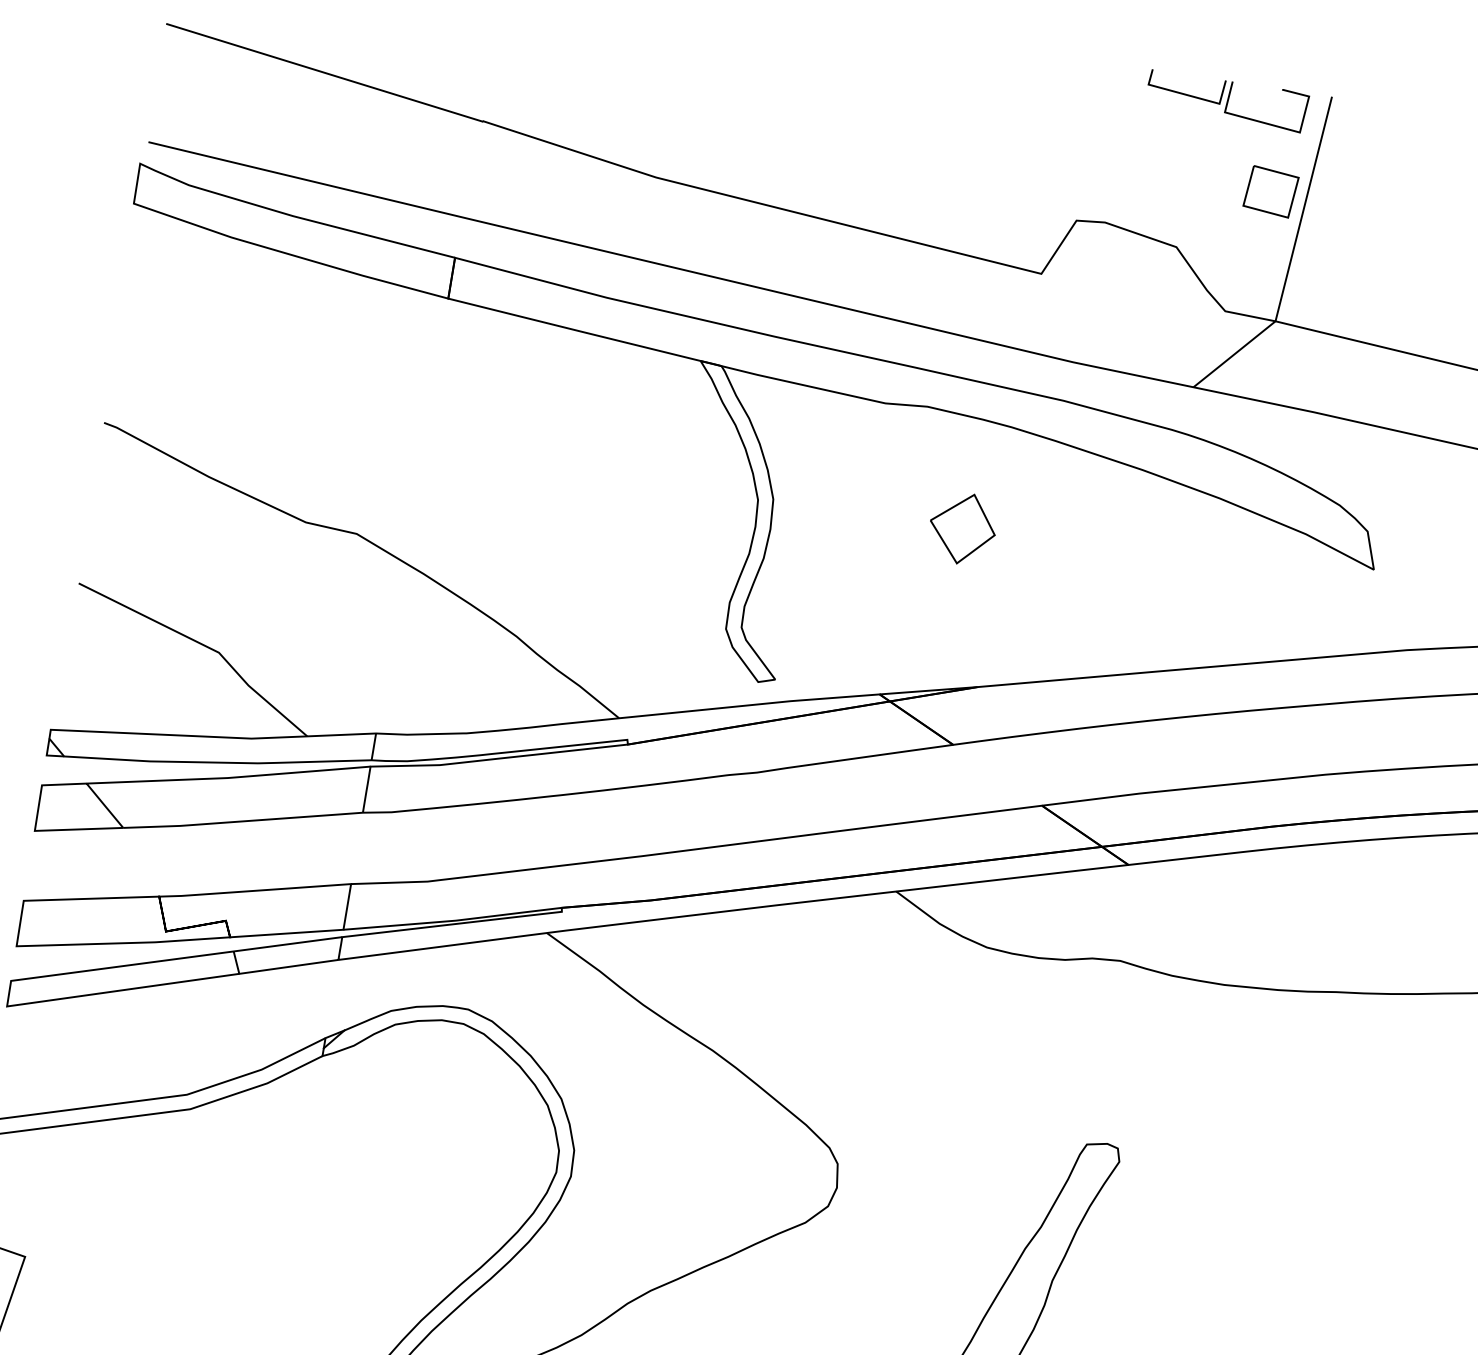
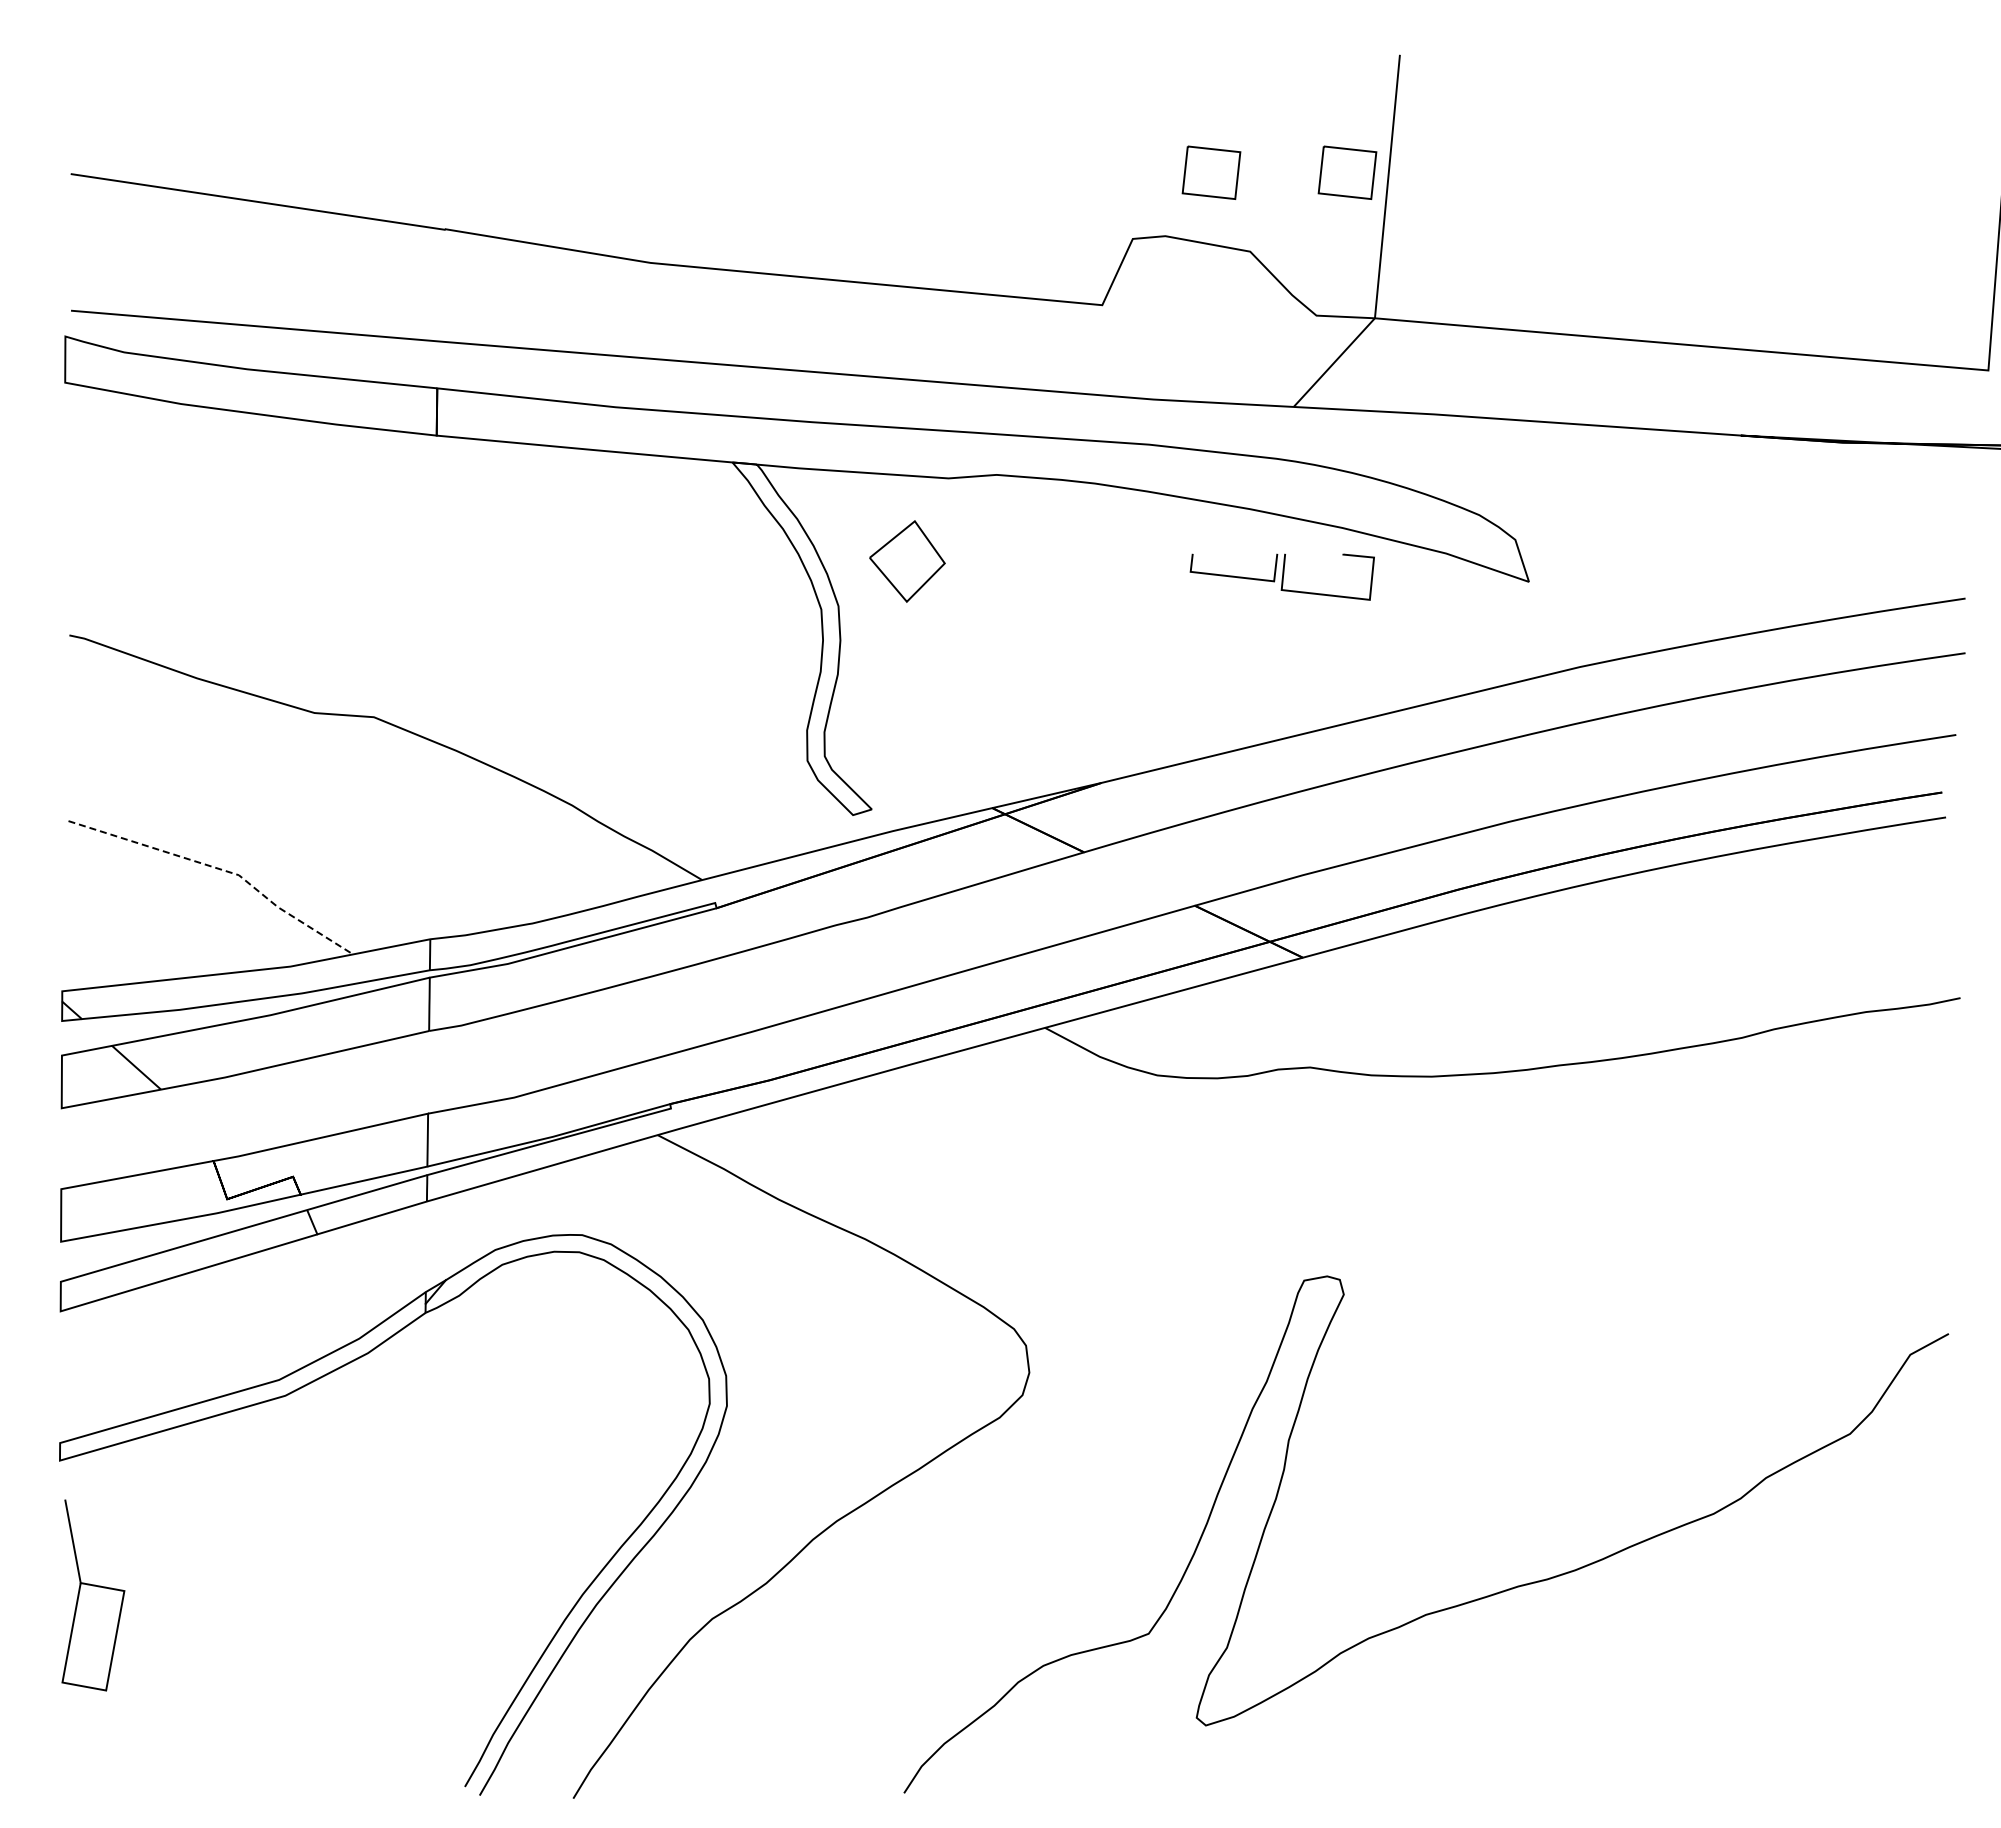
part: (1226, 100) -> (1281, 576), moved
part: (1153, 173) -> (1211, 172), added
part: (962, 528) -> (907, 561), moved
line: (204, 645) -> (221, 869), solid -> dashed

